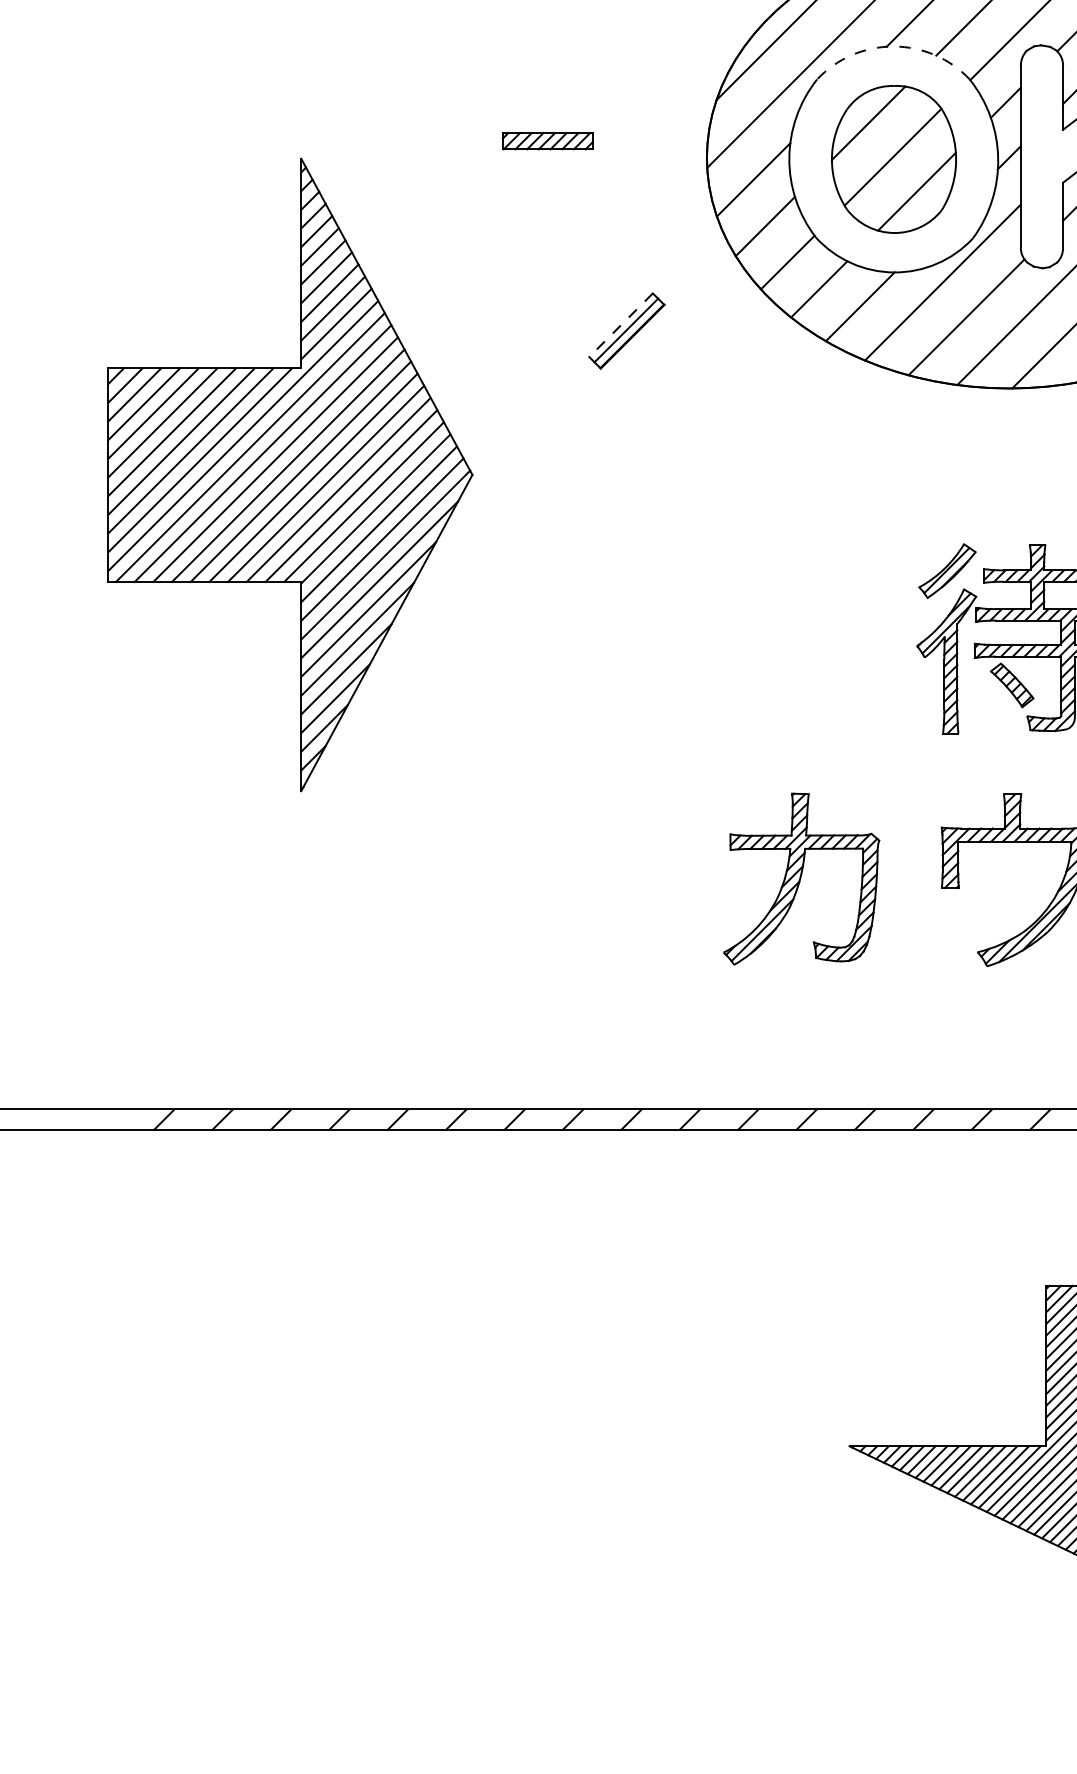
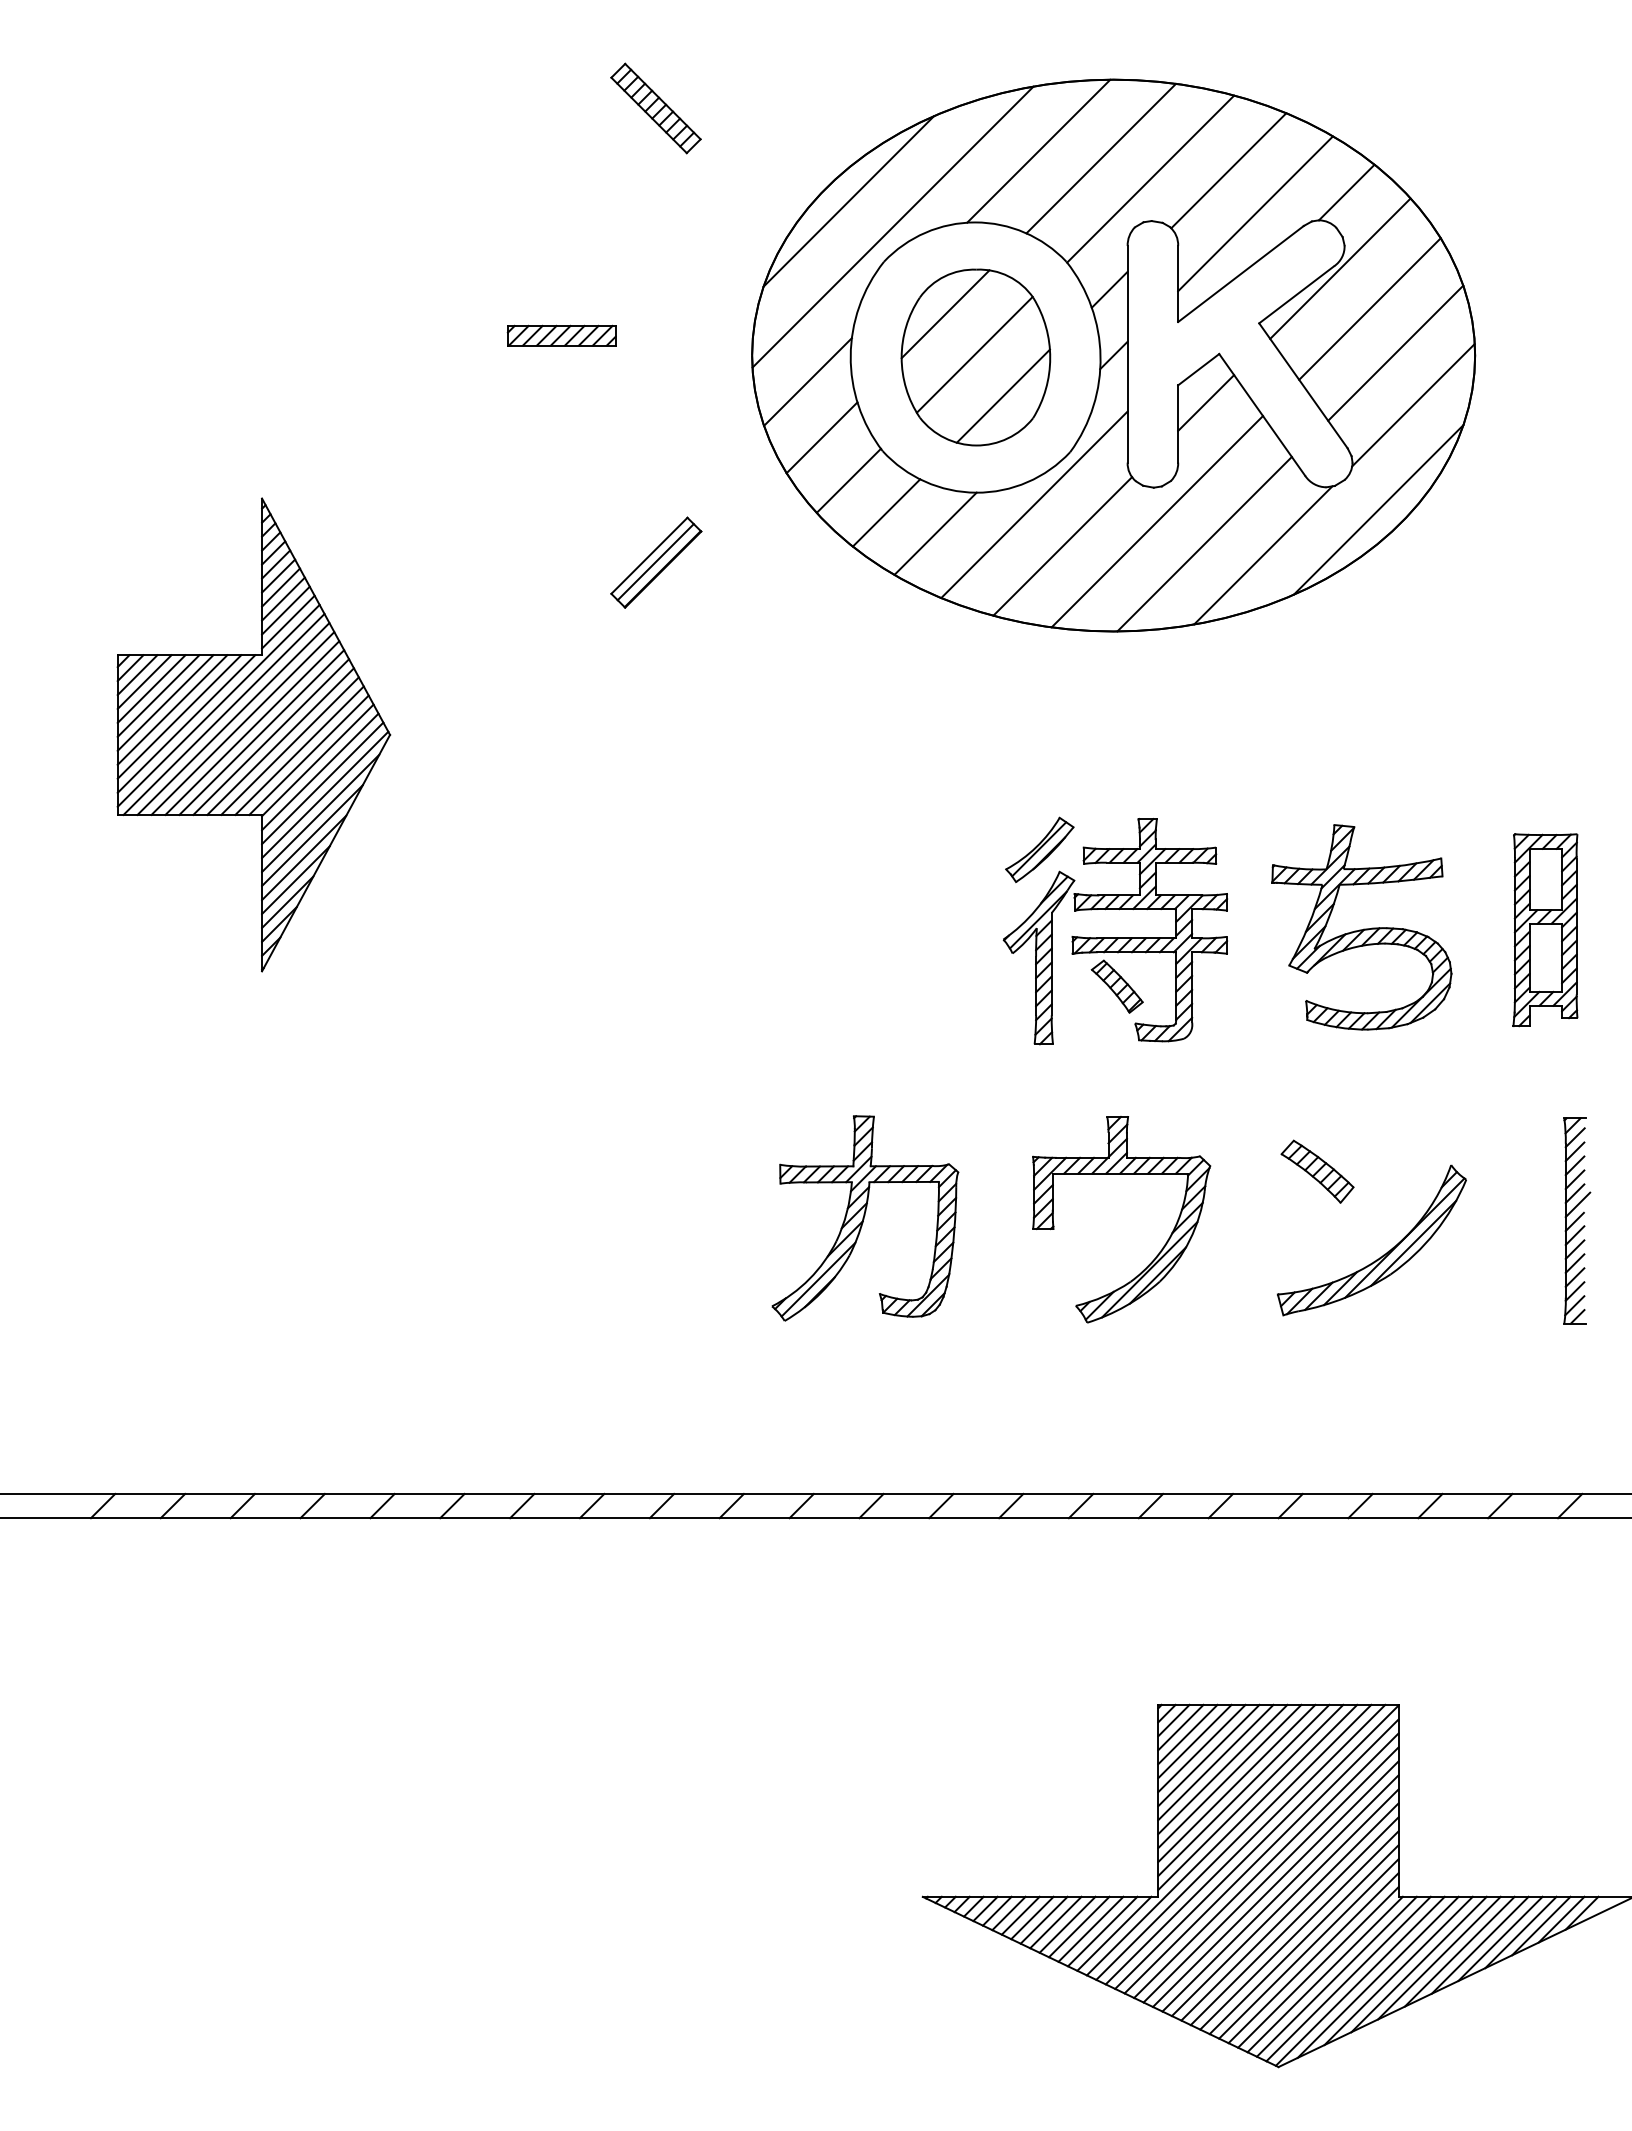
arc: (893, 46) -> (975, 222), dashed -> solid
line: (621, 324) -> (649, 555), dashed -> solid
part: (290, 474) -> (253, 734), size x0.62

